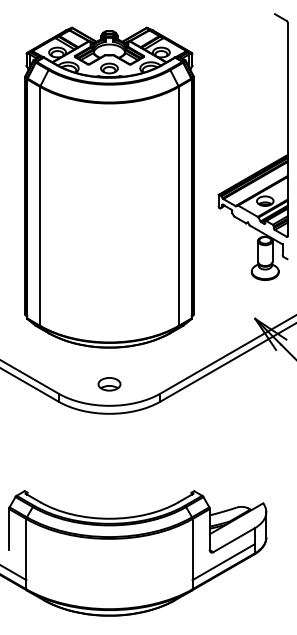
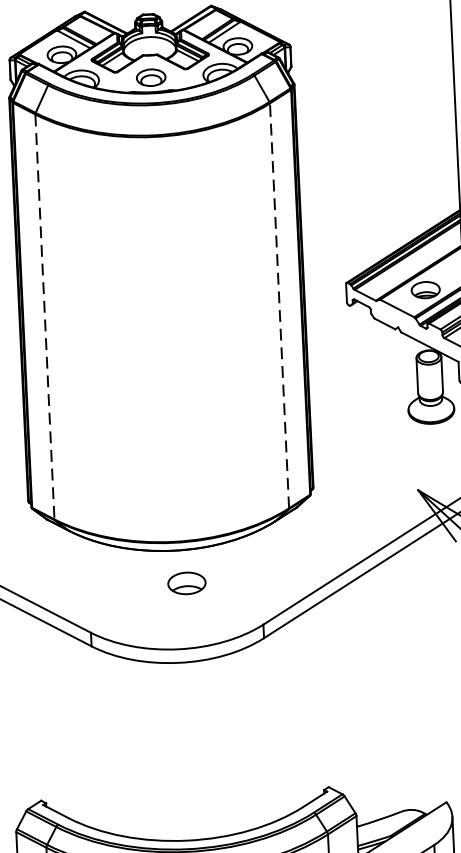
line: (178, 205) -> (279, 304), solid -> dashed
line: (40, 206) -> (45, 317), solid -> dashed
part: (109, 384) -> (186, 583), moved

